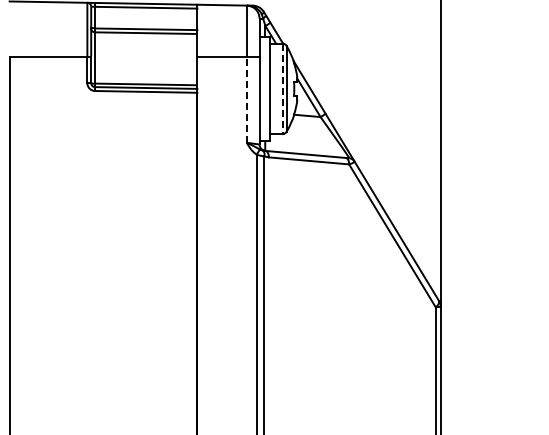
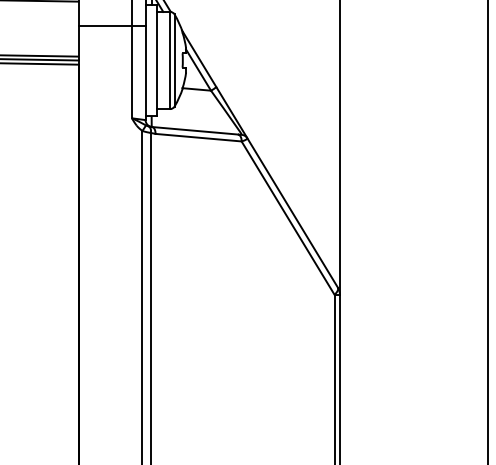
line: (282, 89) -> (170, 61), dashed -> solid
line: (246, 99) -> (131, 71), dashed -> solid

